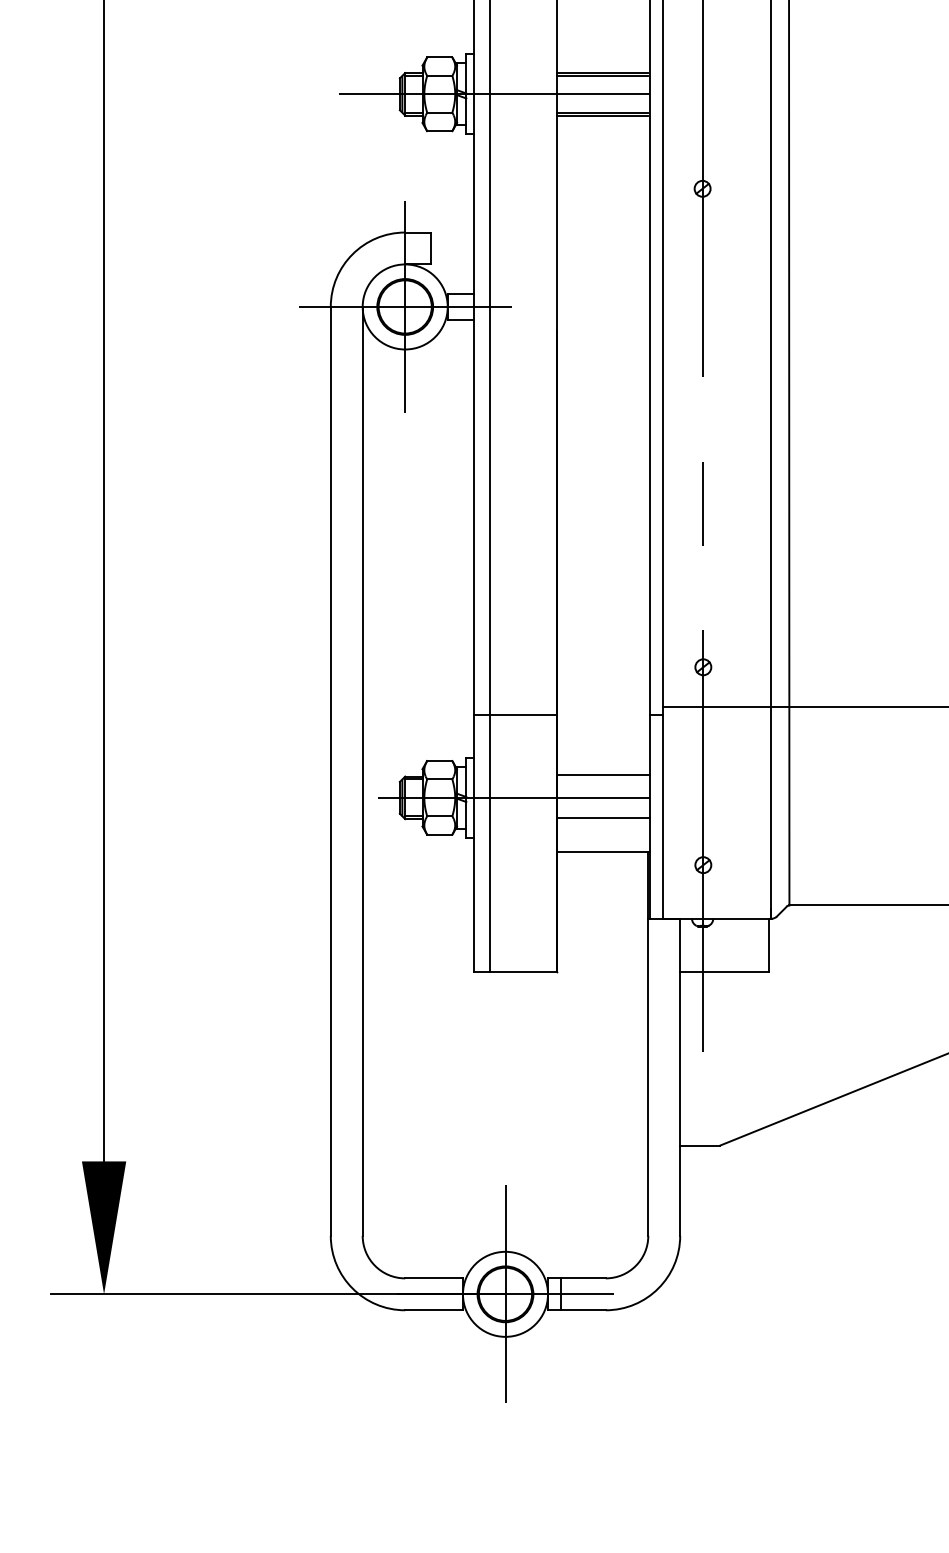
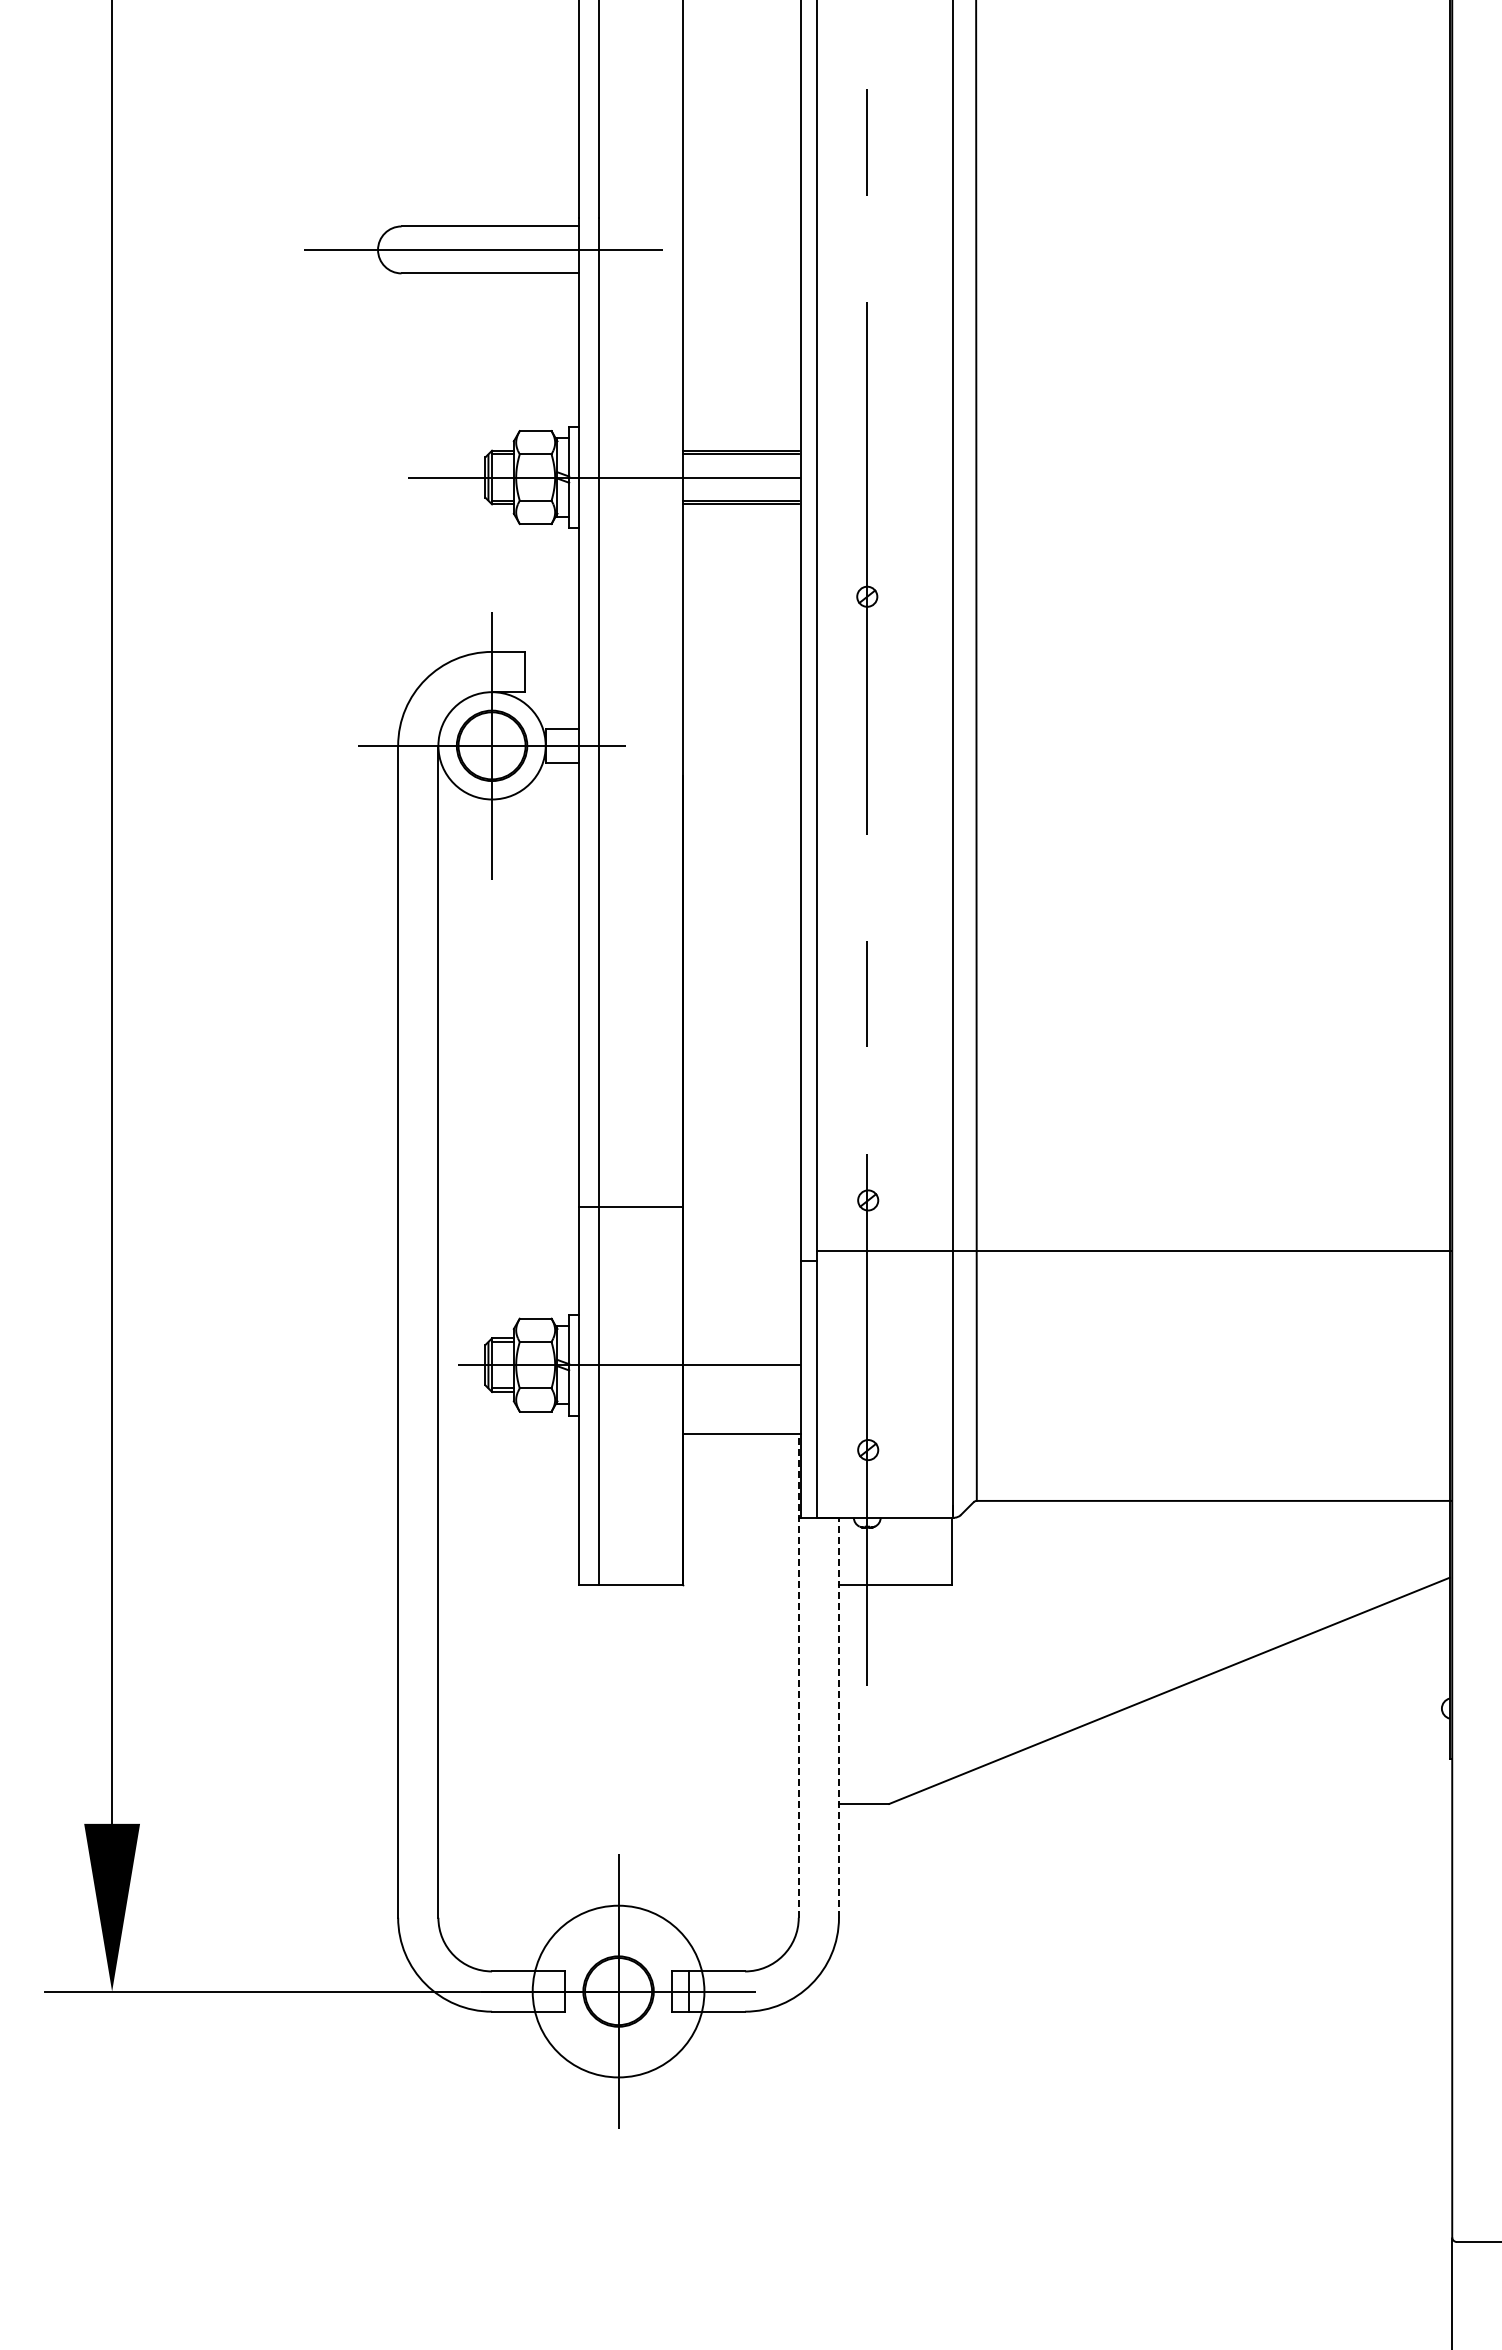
line: (515, 715) -> (631, 1207), moved
line: (602, 775) -> (741, 1336), removed
line: (602, 817) -> (741, 1390), removed
line: (648, 1043) -> (798, 1675), solid -> dashed
line: (679, 1077) -> (838, 1717), solid -> dashed
circle: (505, 1294) -> (618, 1991), size x1.6

